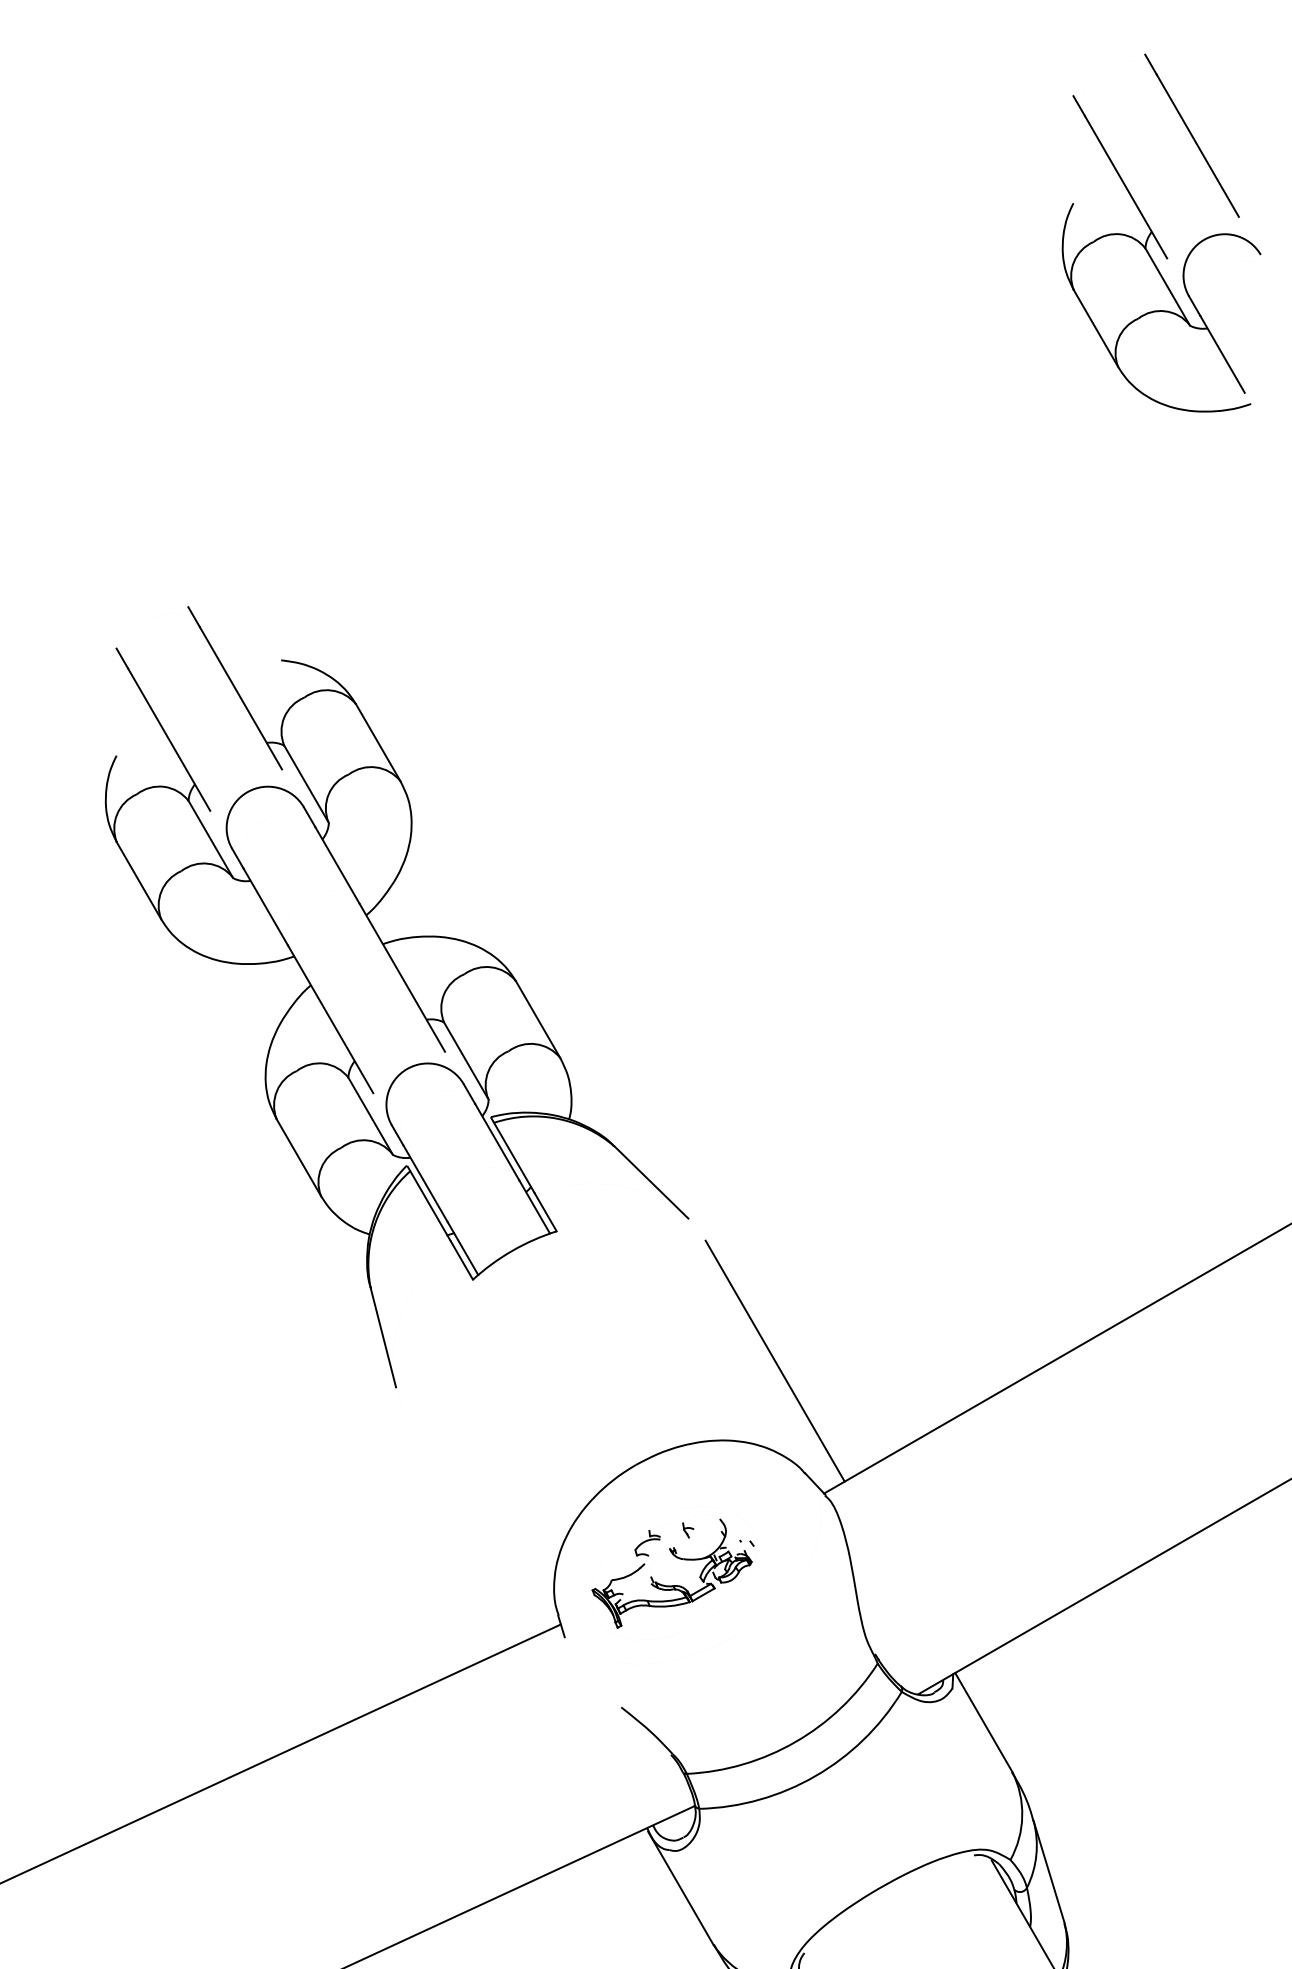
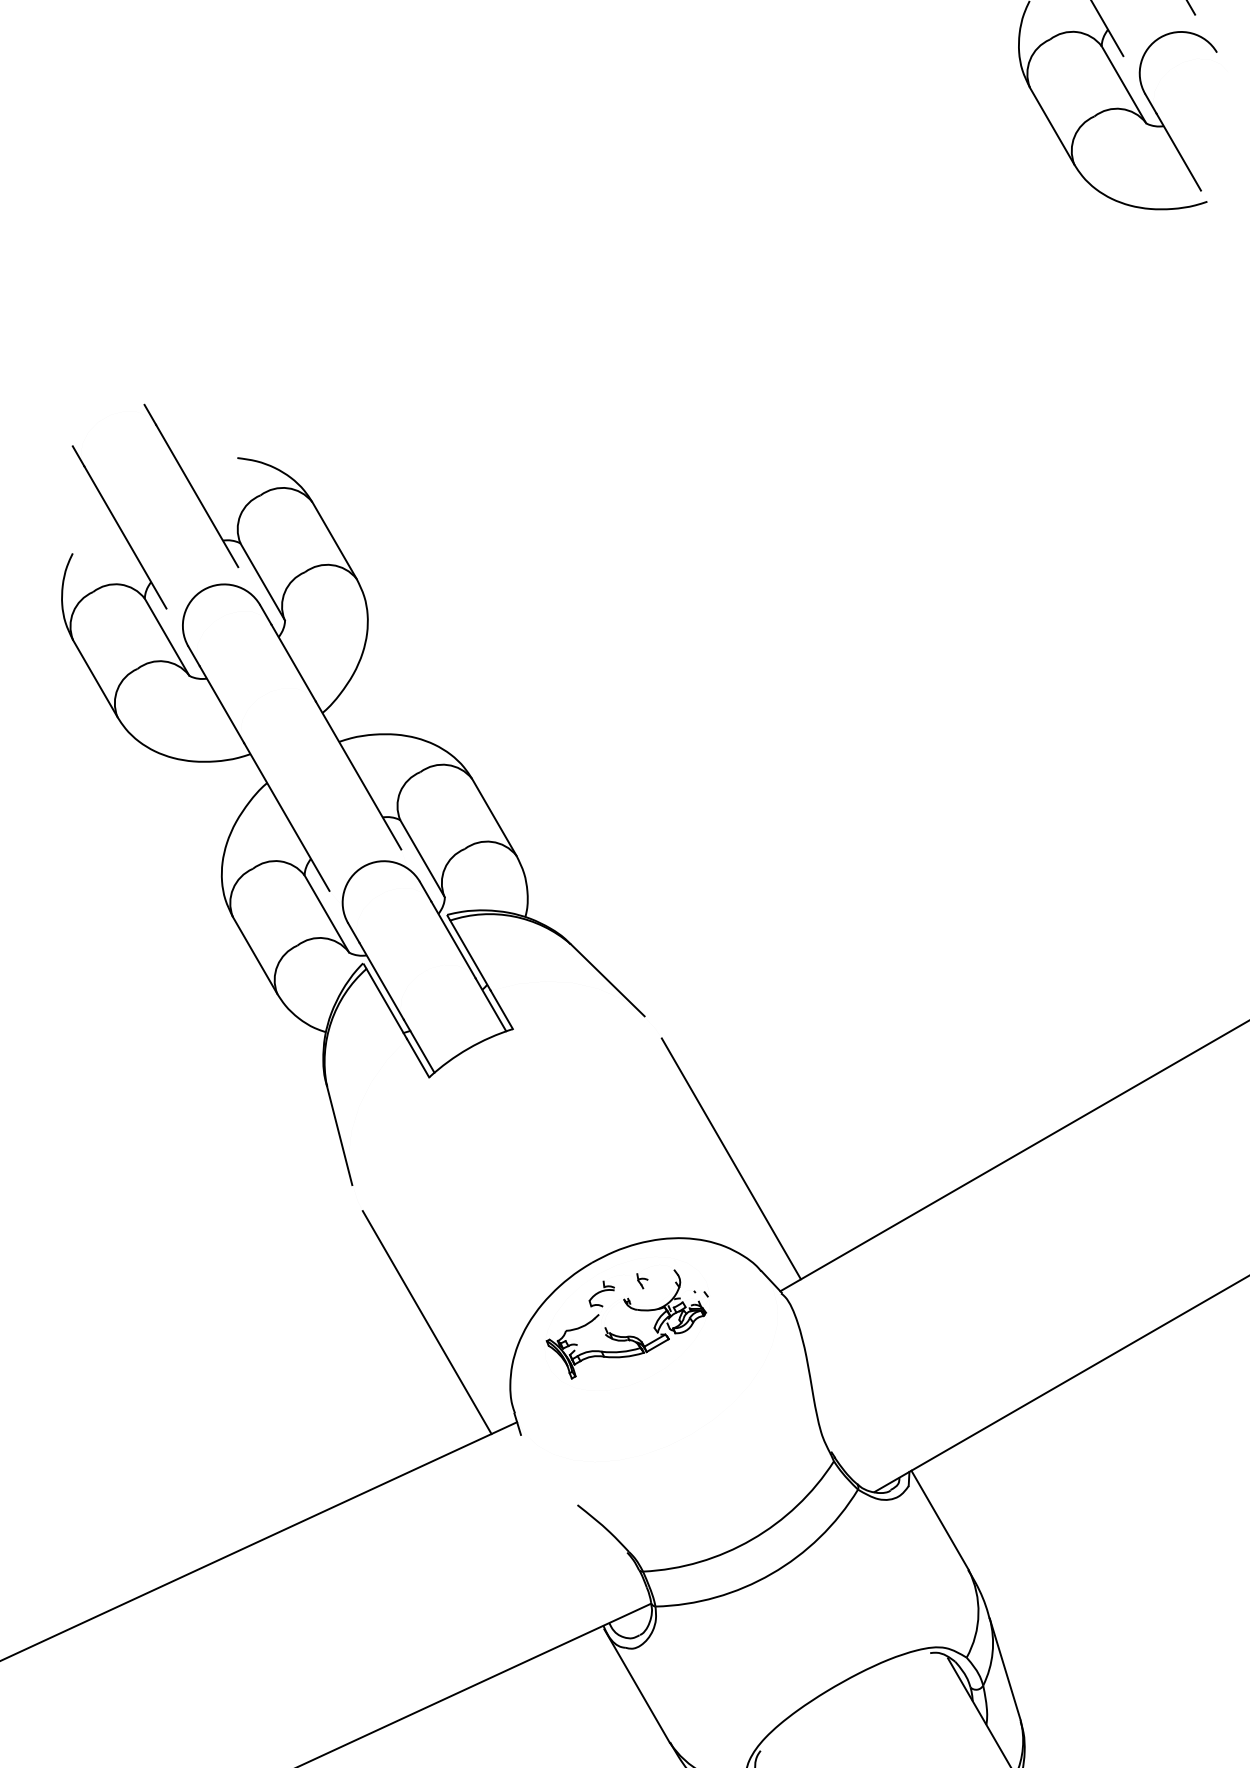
line: (470, 1524) -> (426, 1322), added
part: (672, 1585) -> (626, 1336), moved

